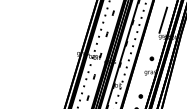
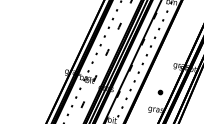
line: (163, 19) -> (183, 44), removed

